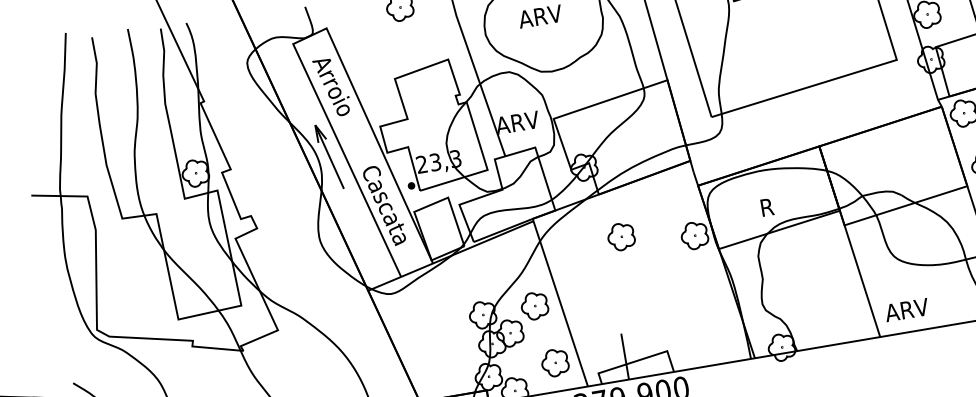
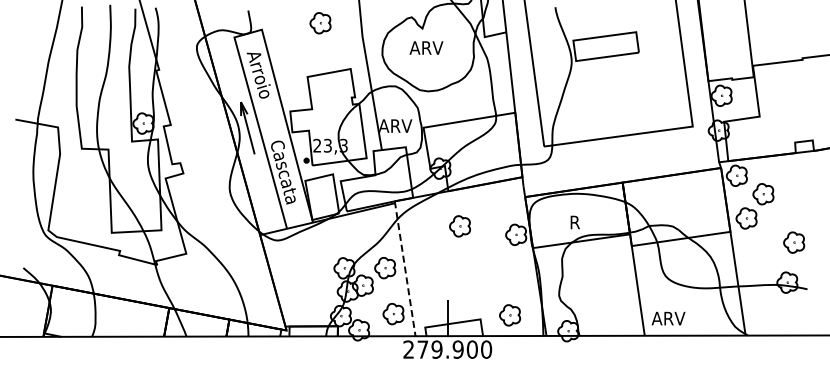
line: (560, 302) -> (405, 268), solid -> dashed
part: (703, 340) -> (509, 315), added

